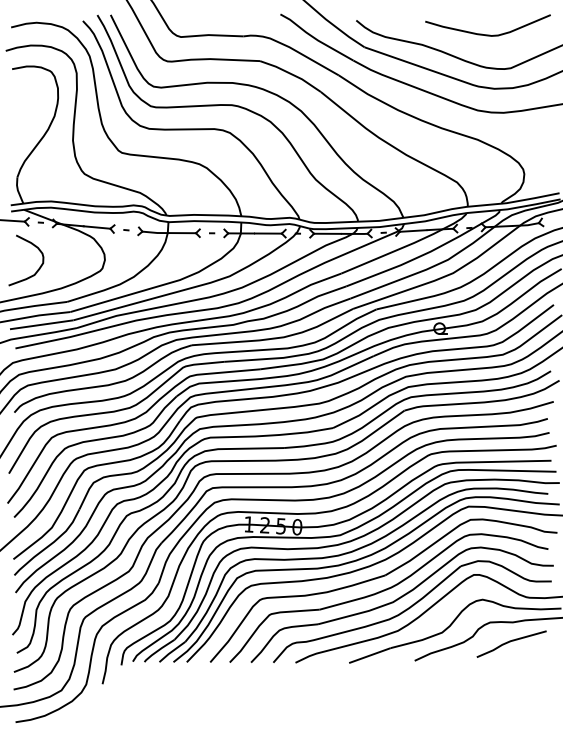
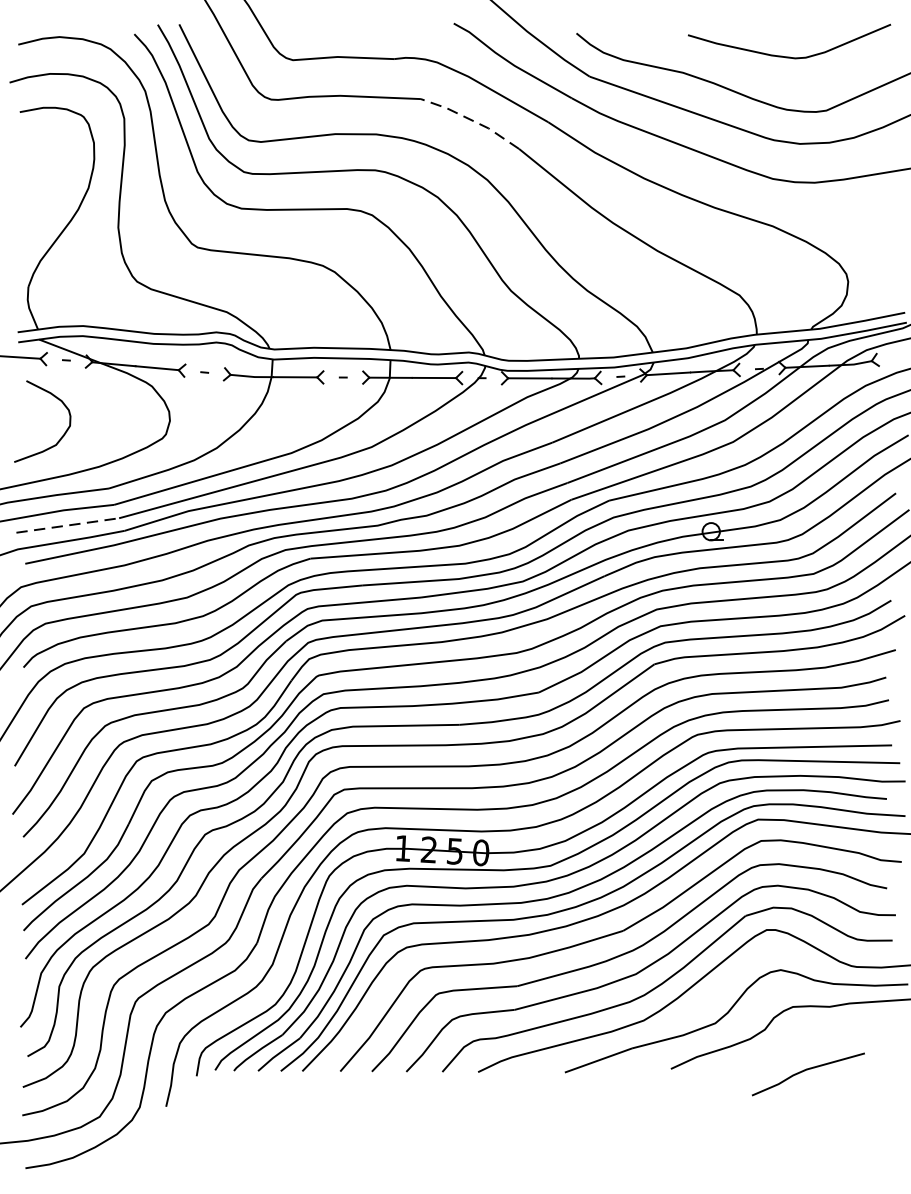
line: (291, 74) -> (471, 120), solid -> dashed
line: (42, 324) -> (68, 525), solid -> dashed
line: (510, 642) -> (806, 1071), moved

